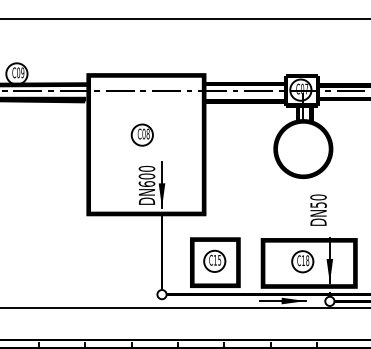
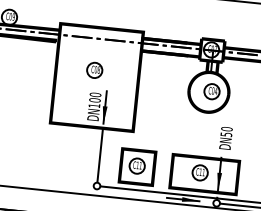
part: (307, 147) -> (212, 91), added
text: (146, 183) -> (94, 105), DN600 -> DN100
text: (318, 209) -> (226, 137), moved
text: (219, 260) -> (140, 165), C15 -> C11
text: (307, 260) -> (203, 172), C18 -> C11

